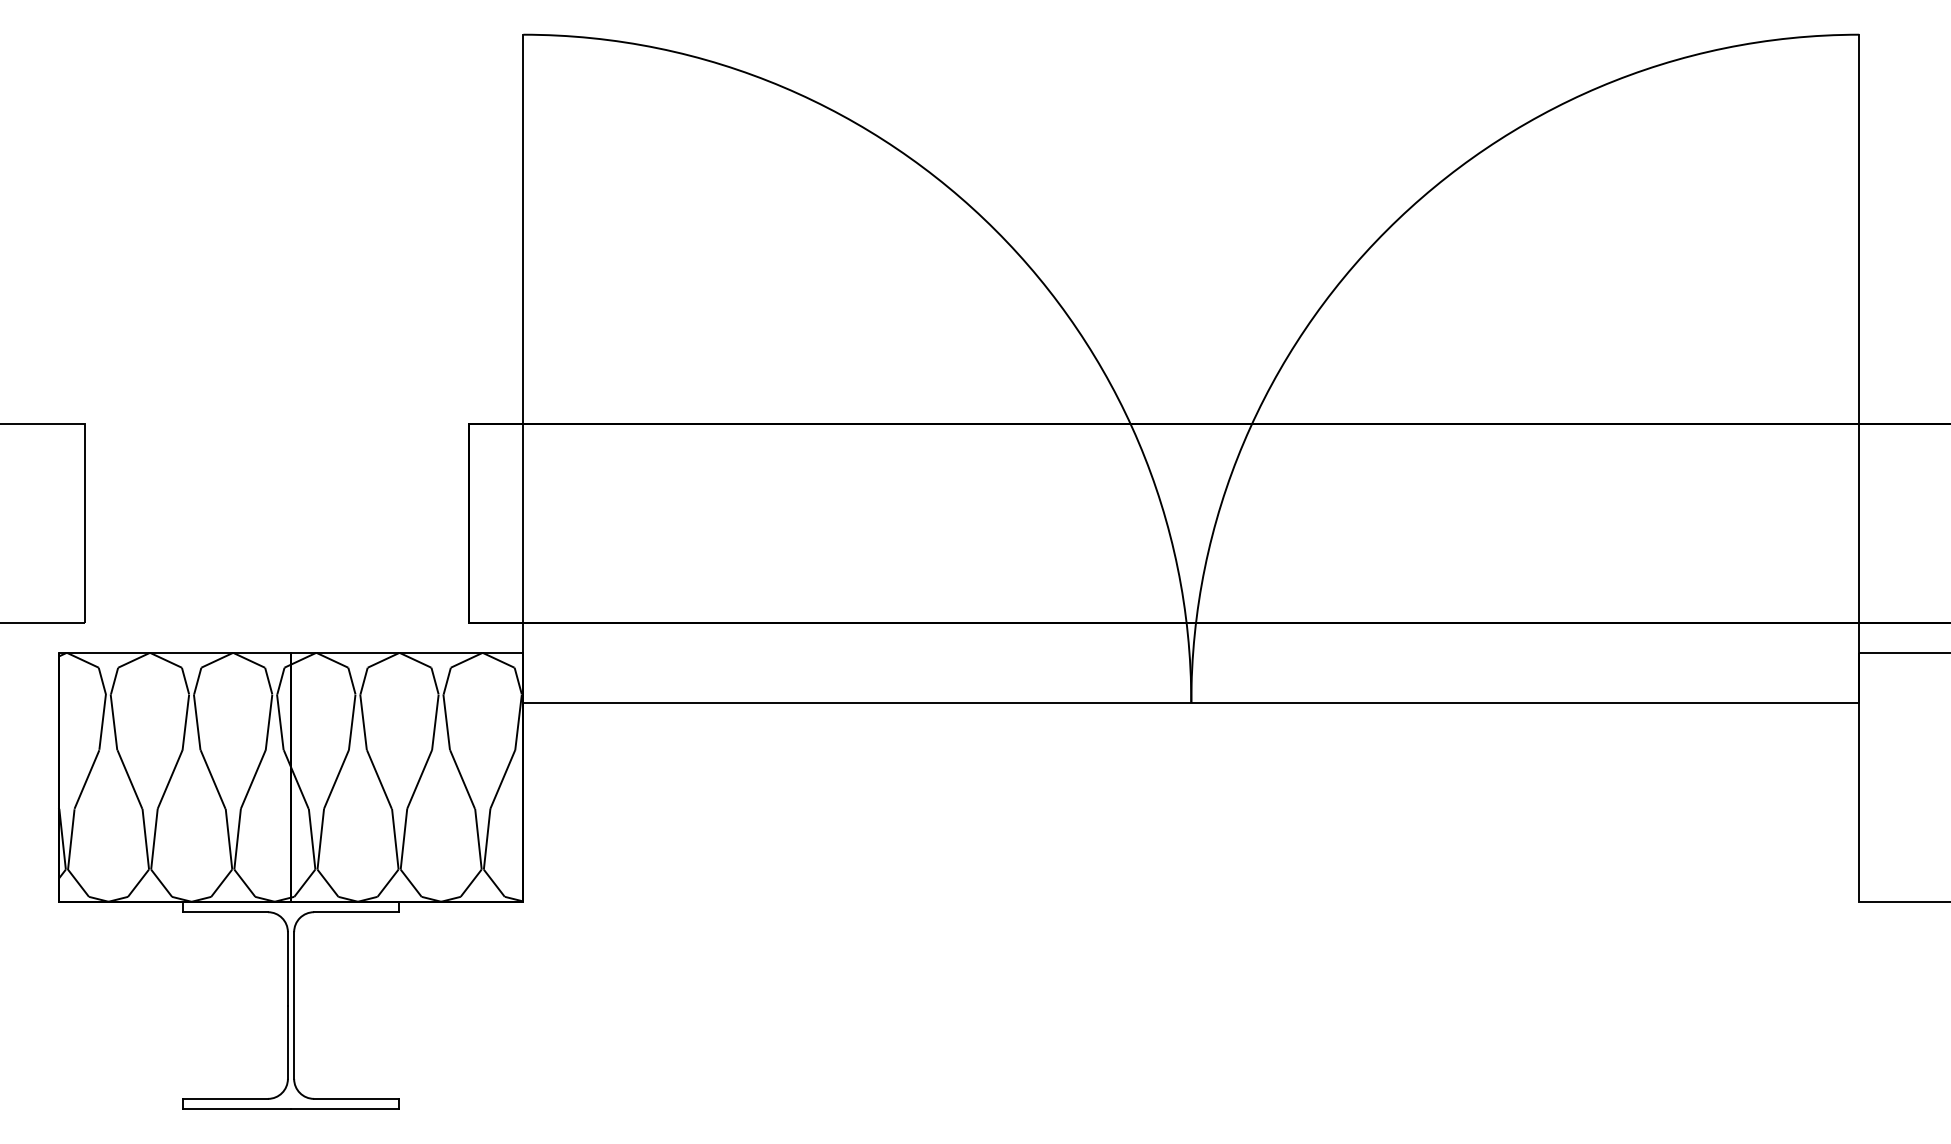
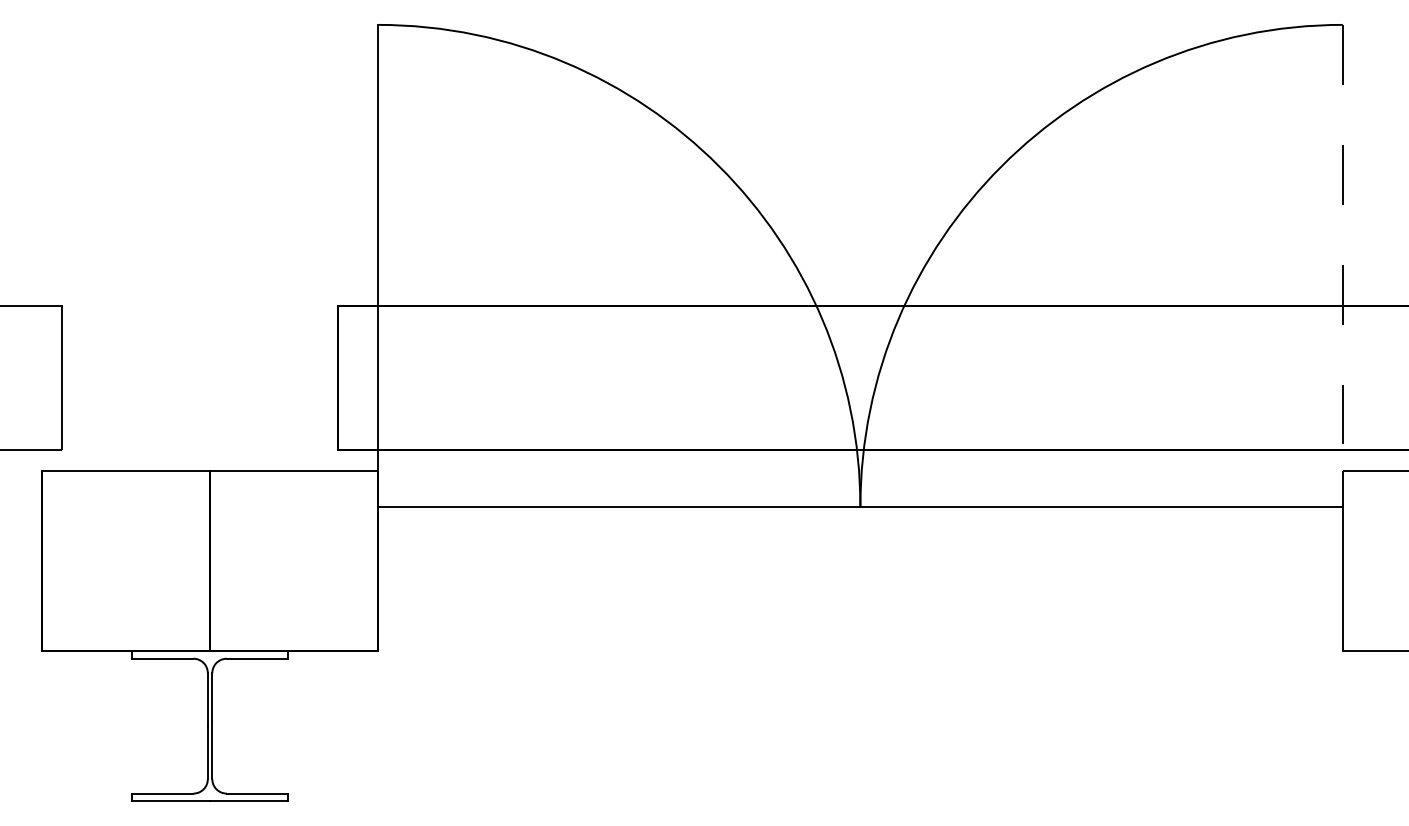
line: (1858, 369) -> (1342, 266), solid -> dashed
hatch: (290, 777) -> (209, 561), removed

